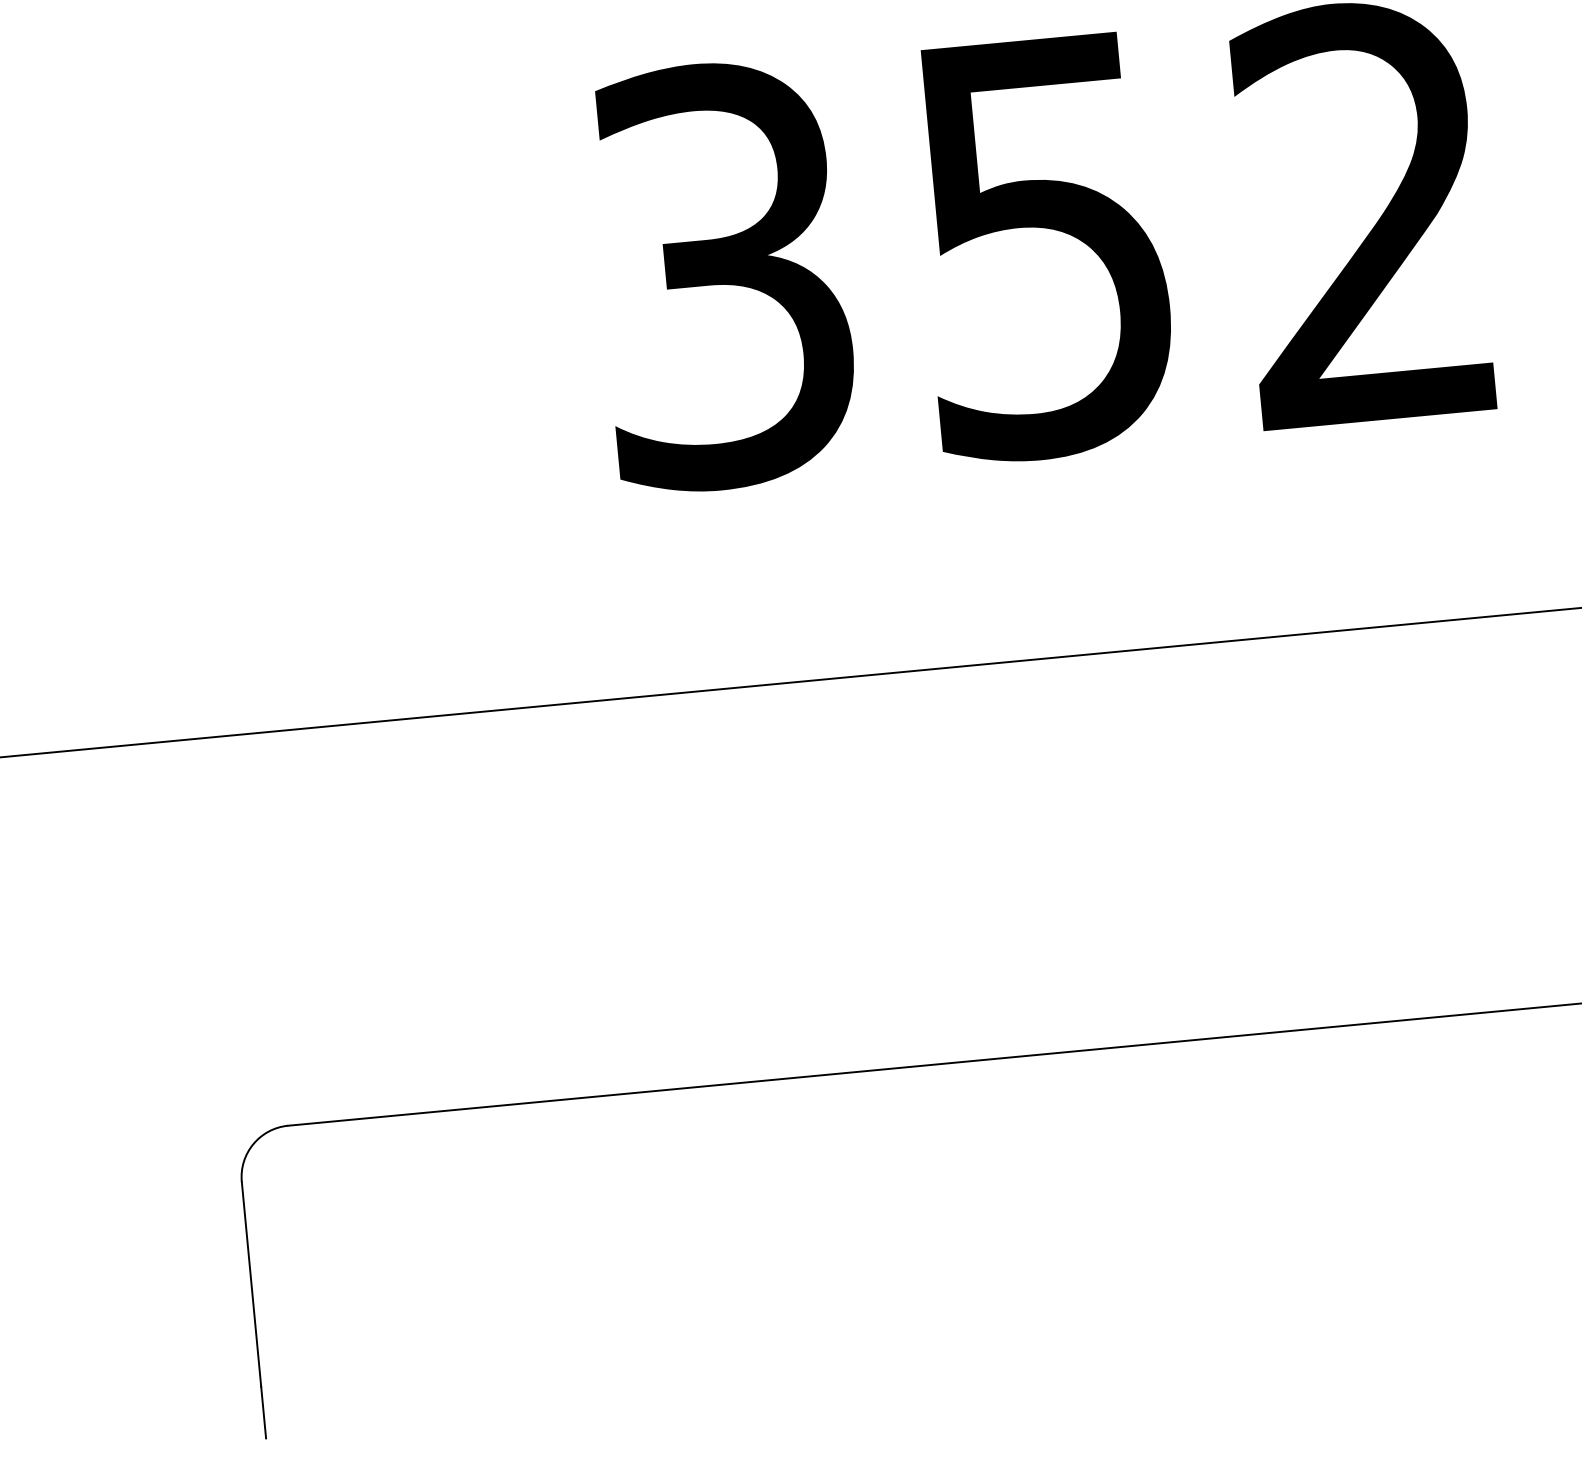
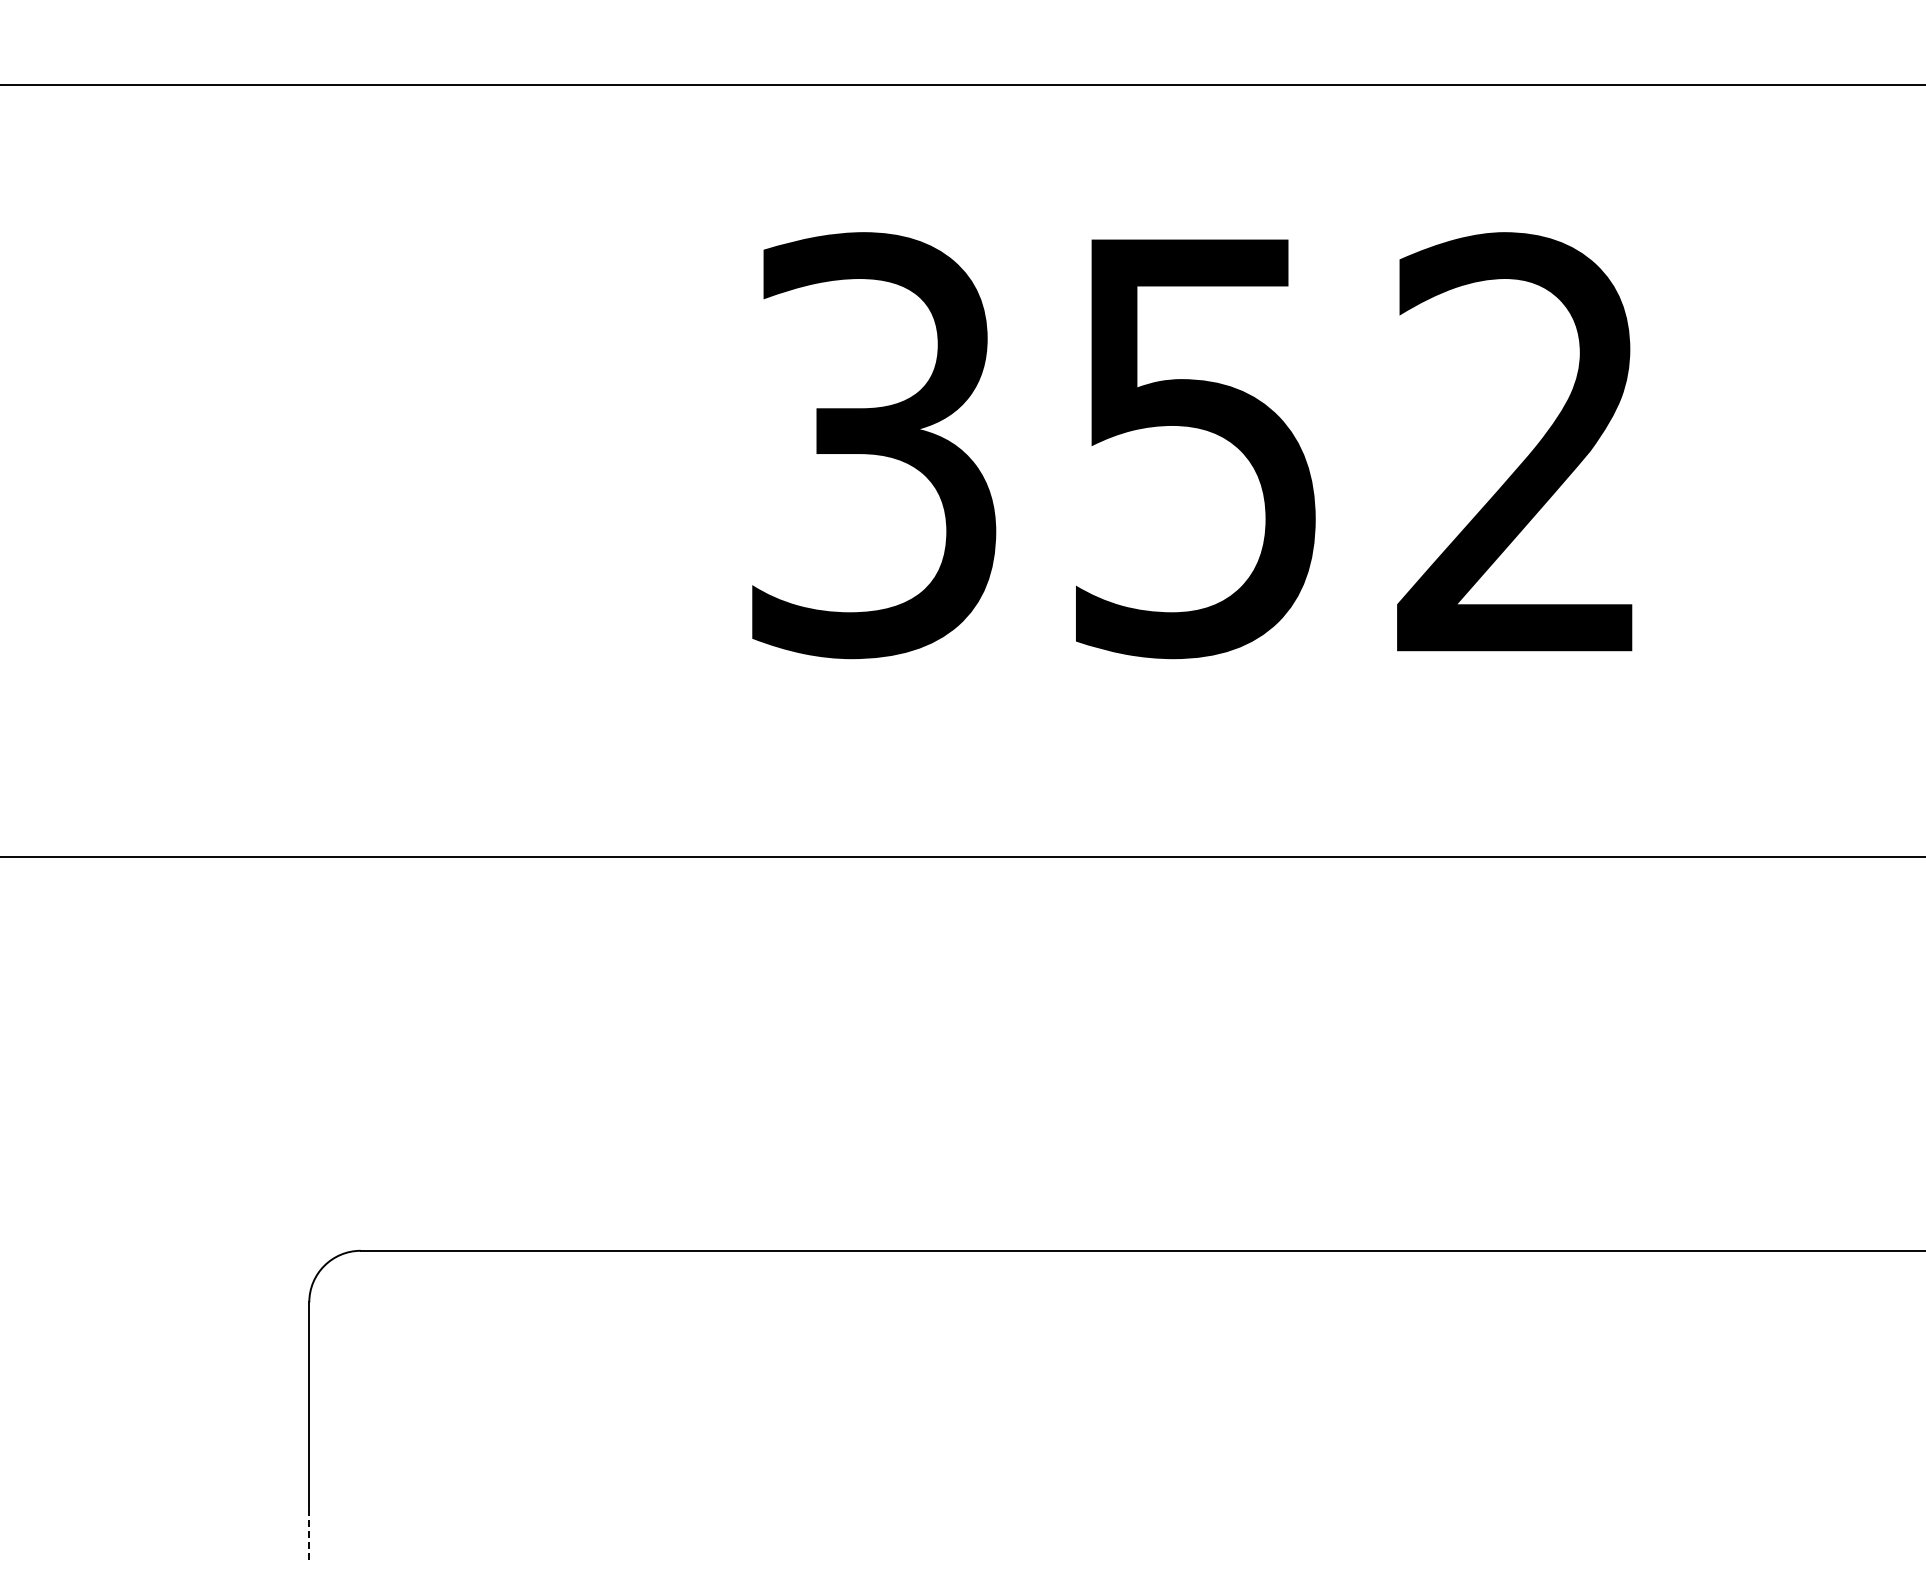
line: (263, 1413) -> (309, 1534), solid -> dashed

